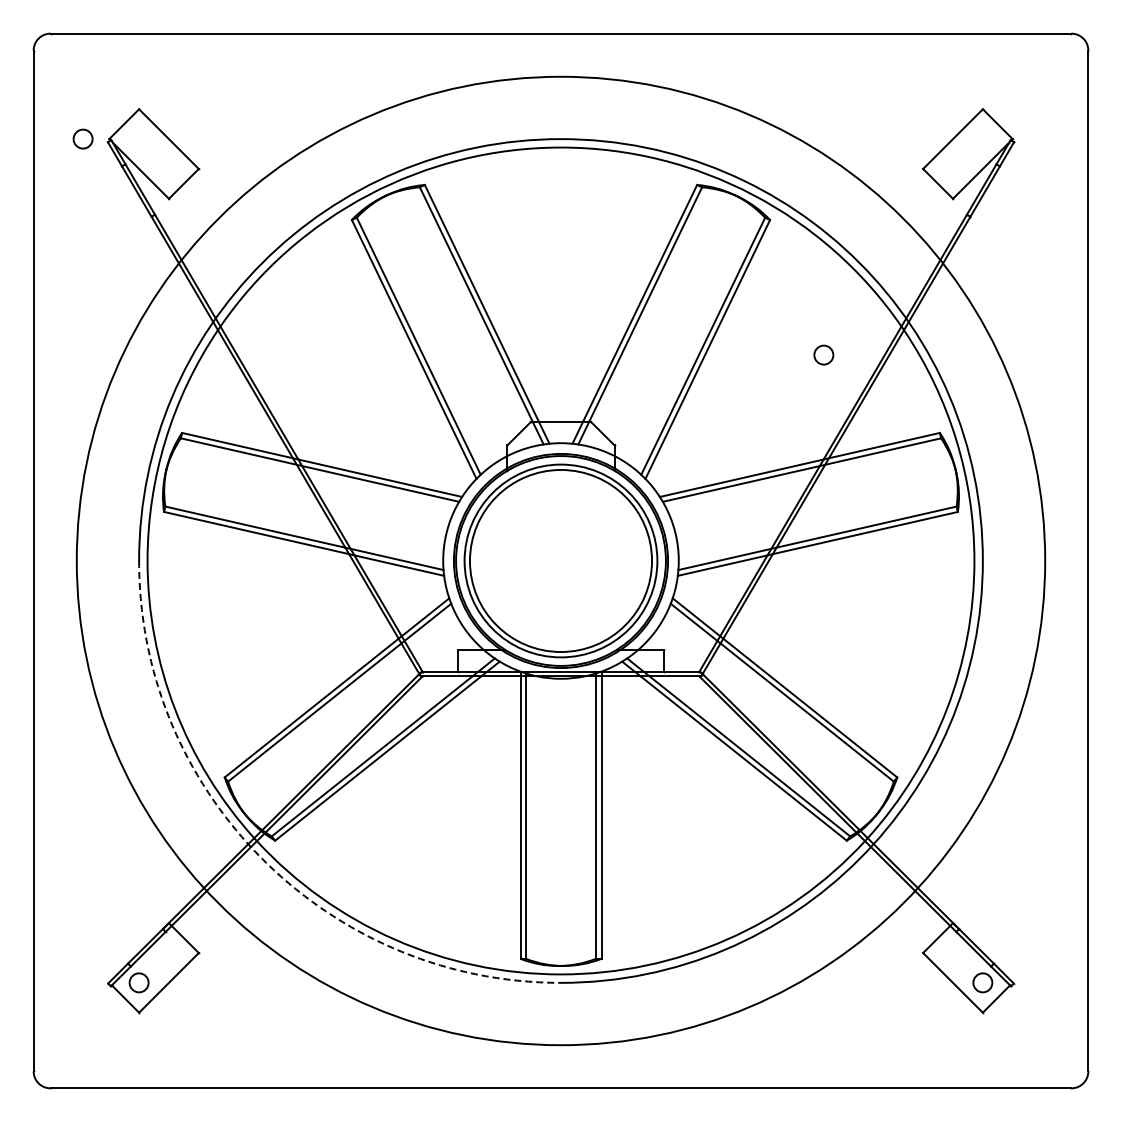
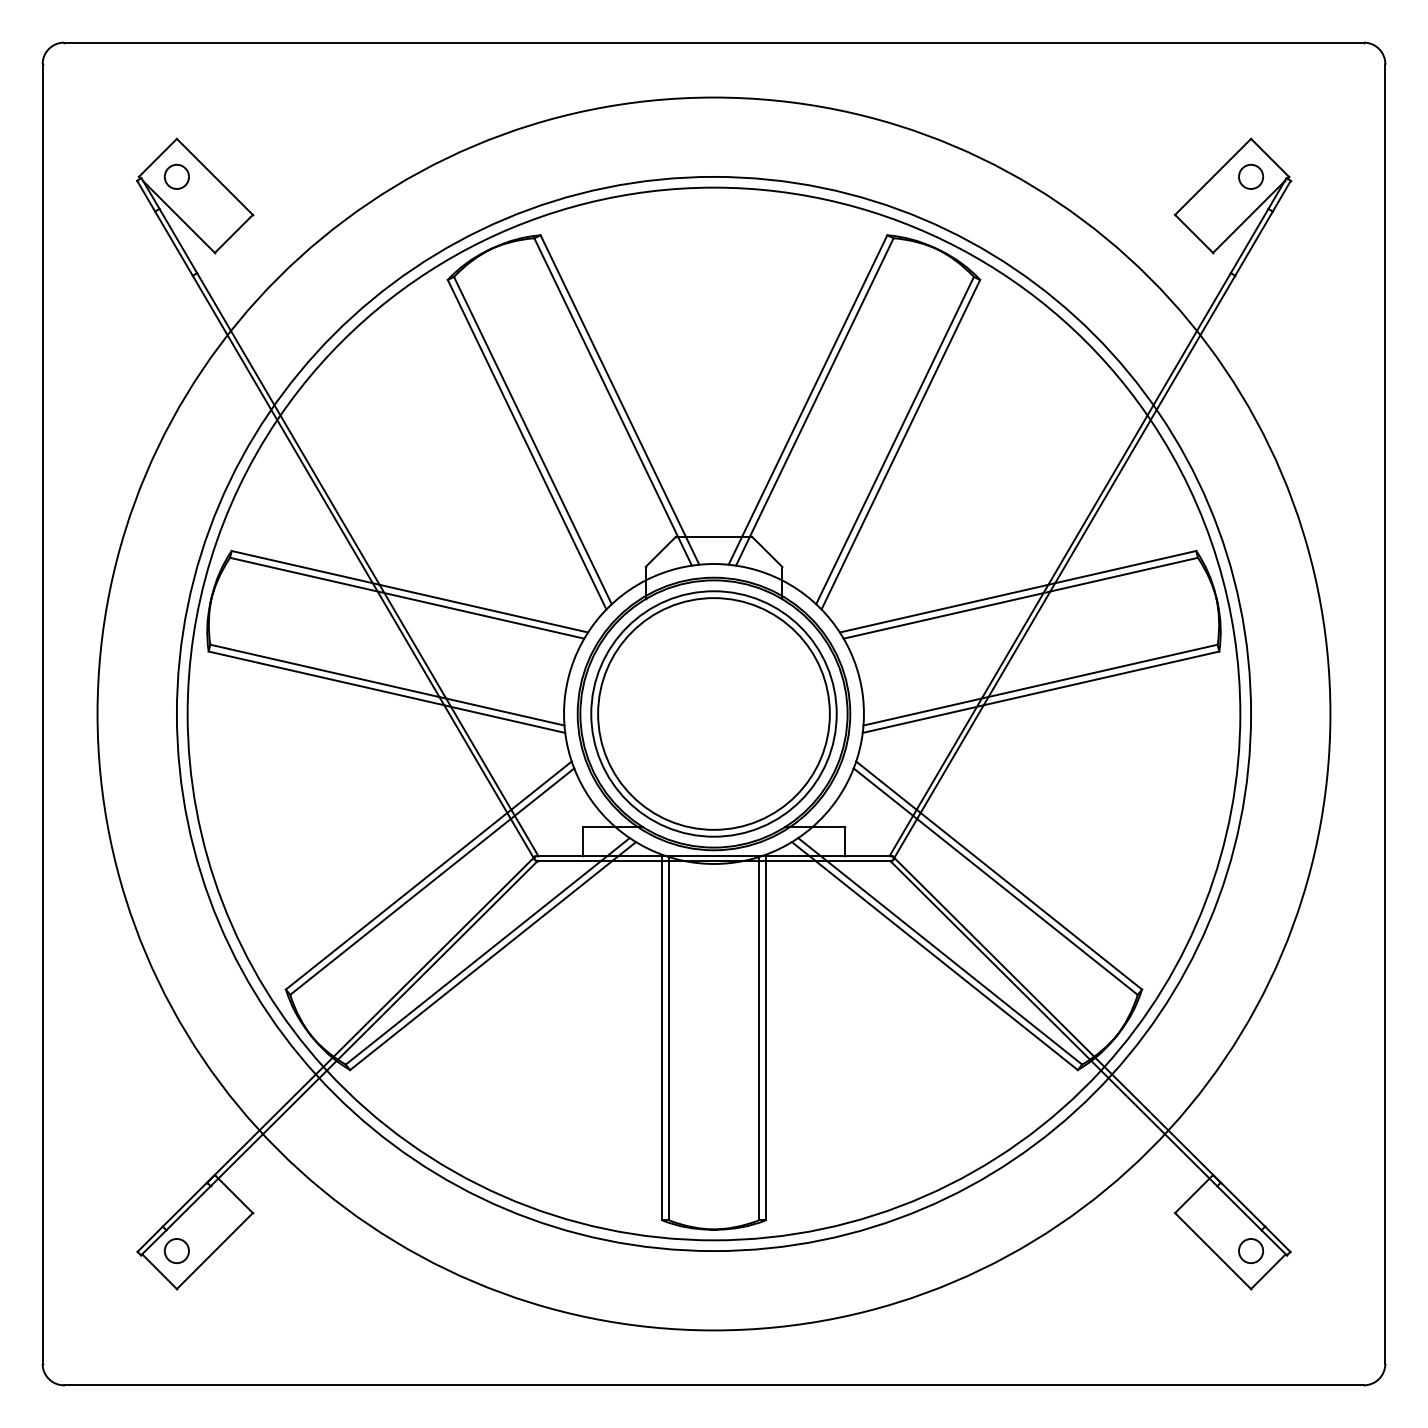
part: (82, 138) -> (176, 176), moved
part: (823, 354) -> (1250, 176), moved
arc: (262, 859) -> (333, 1094), dashed -> solid

